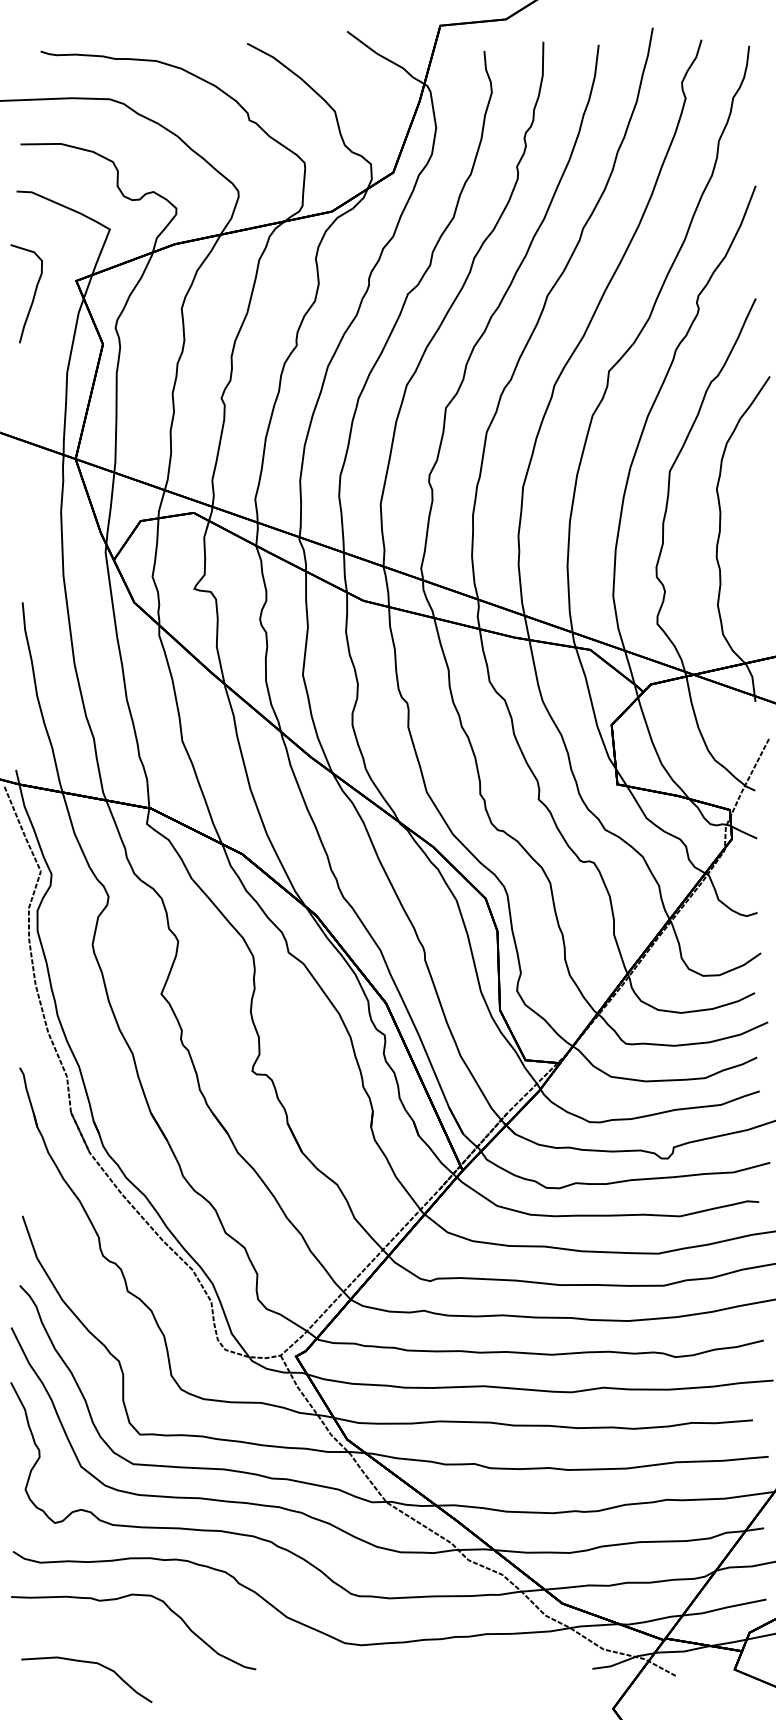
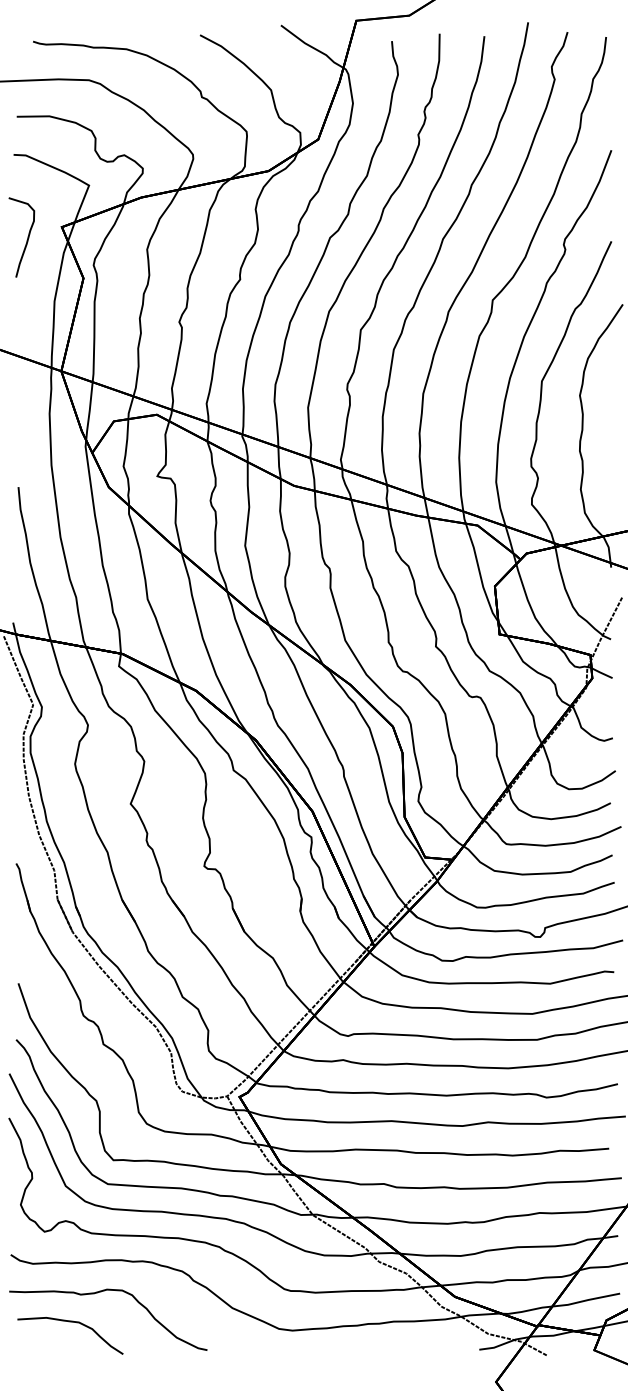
curve: (89, 1663) -> (72, 1322), moved

